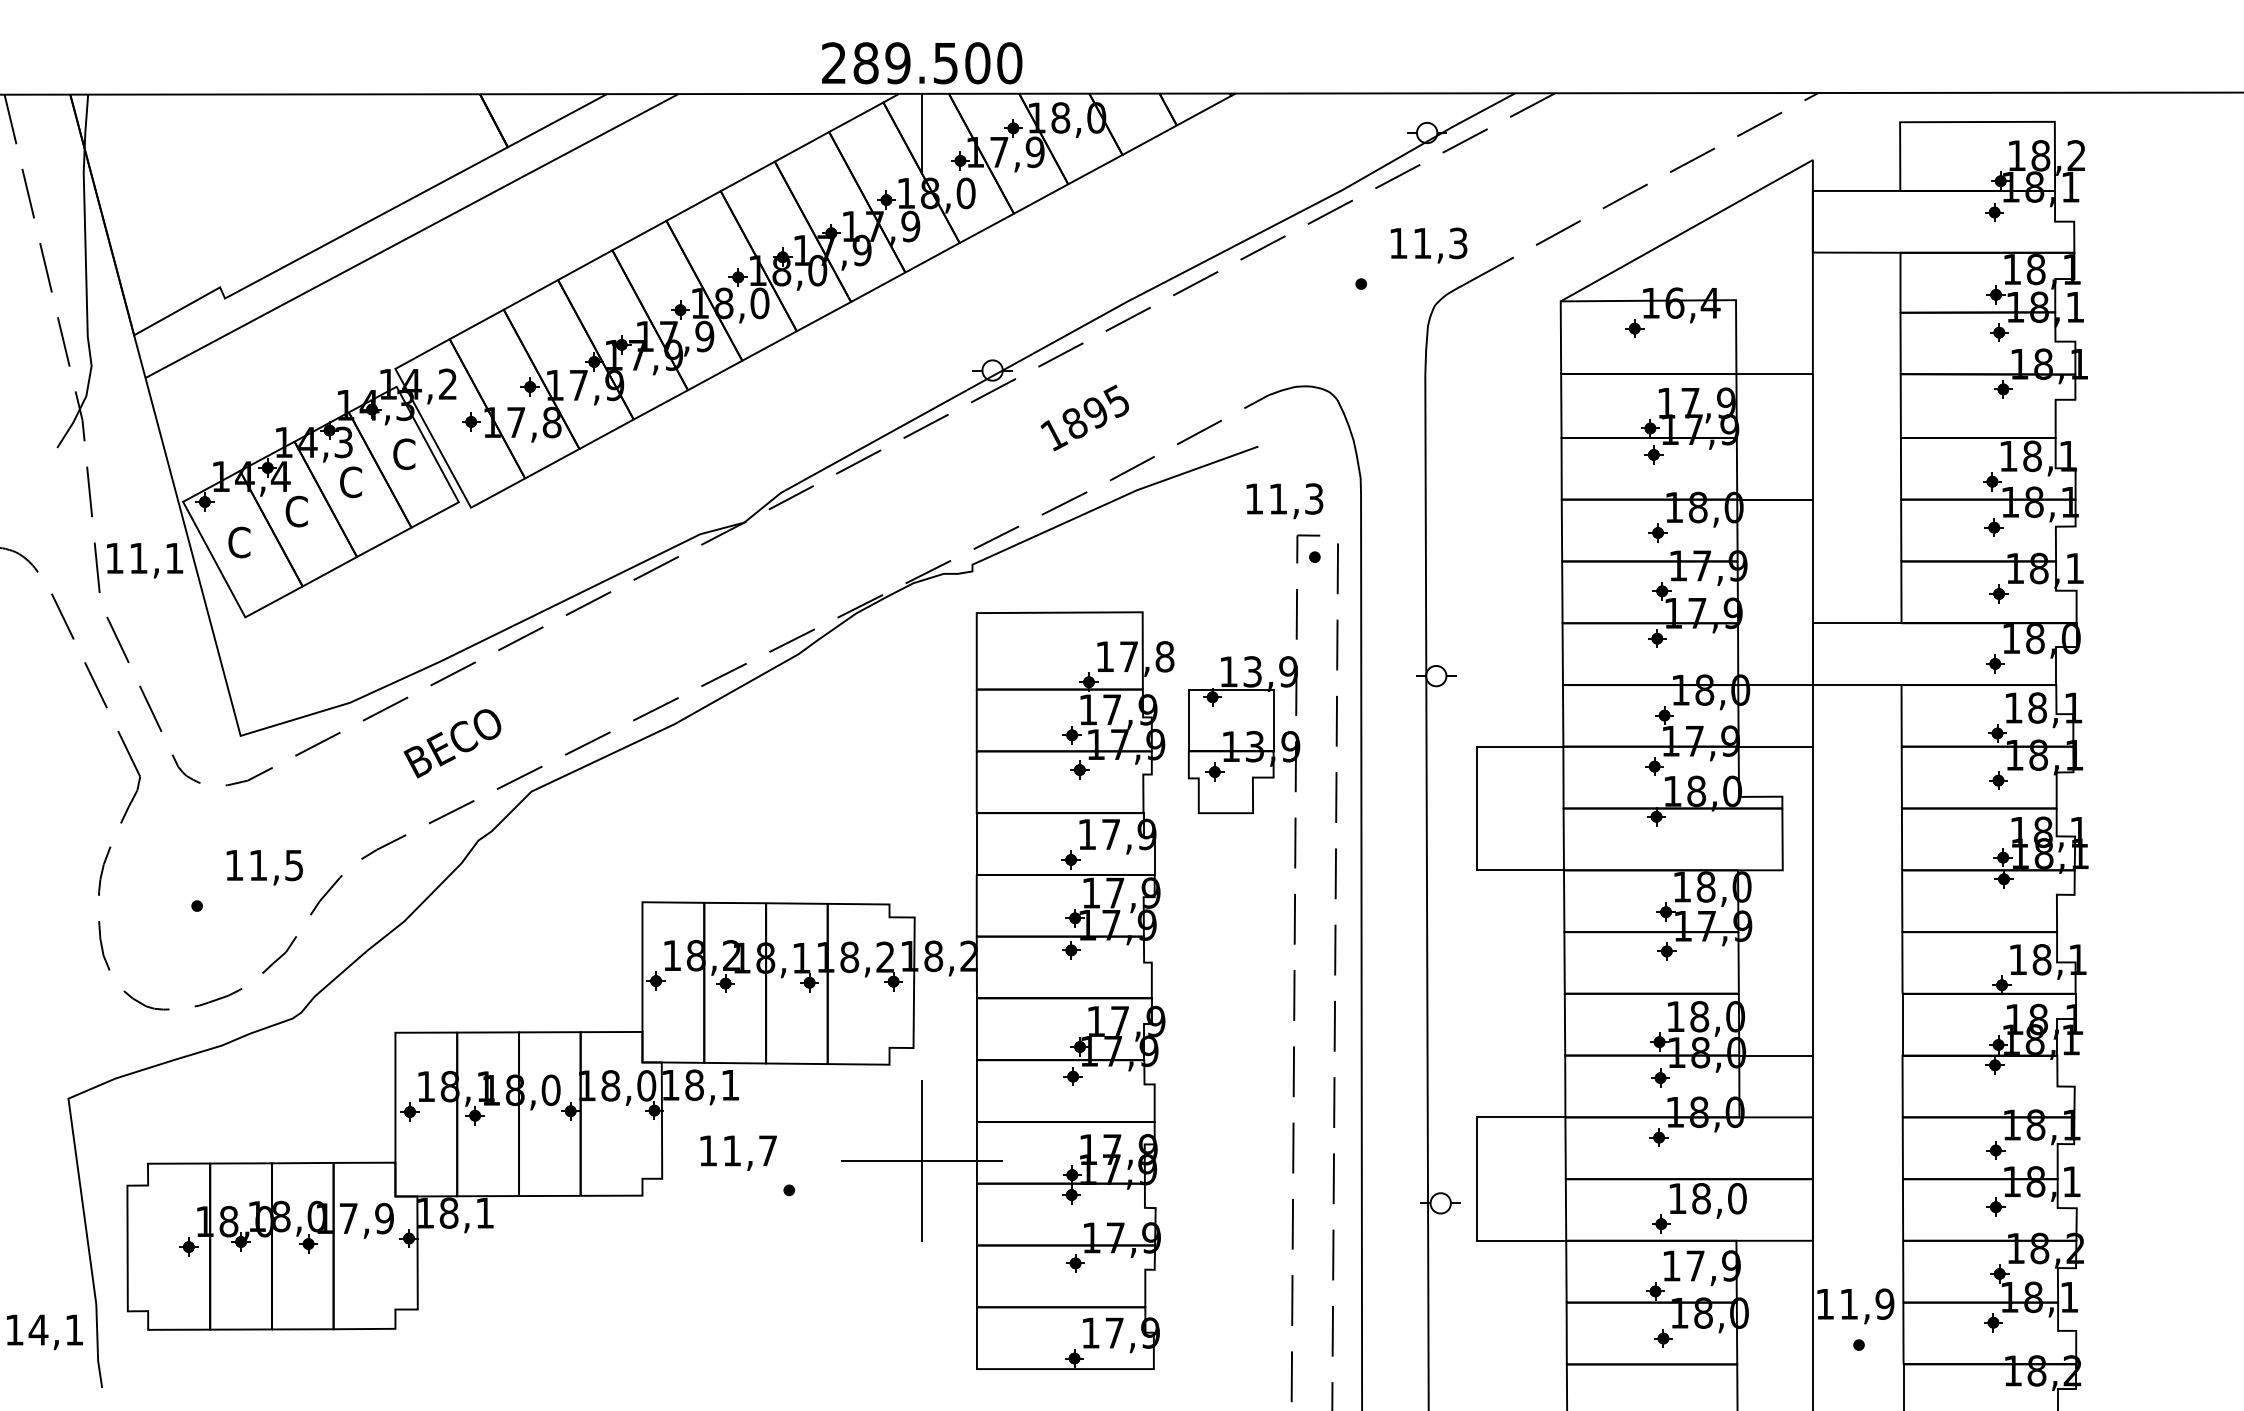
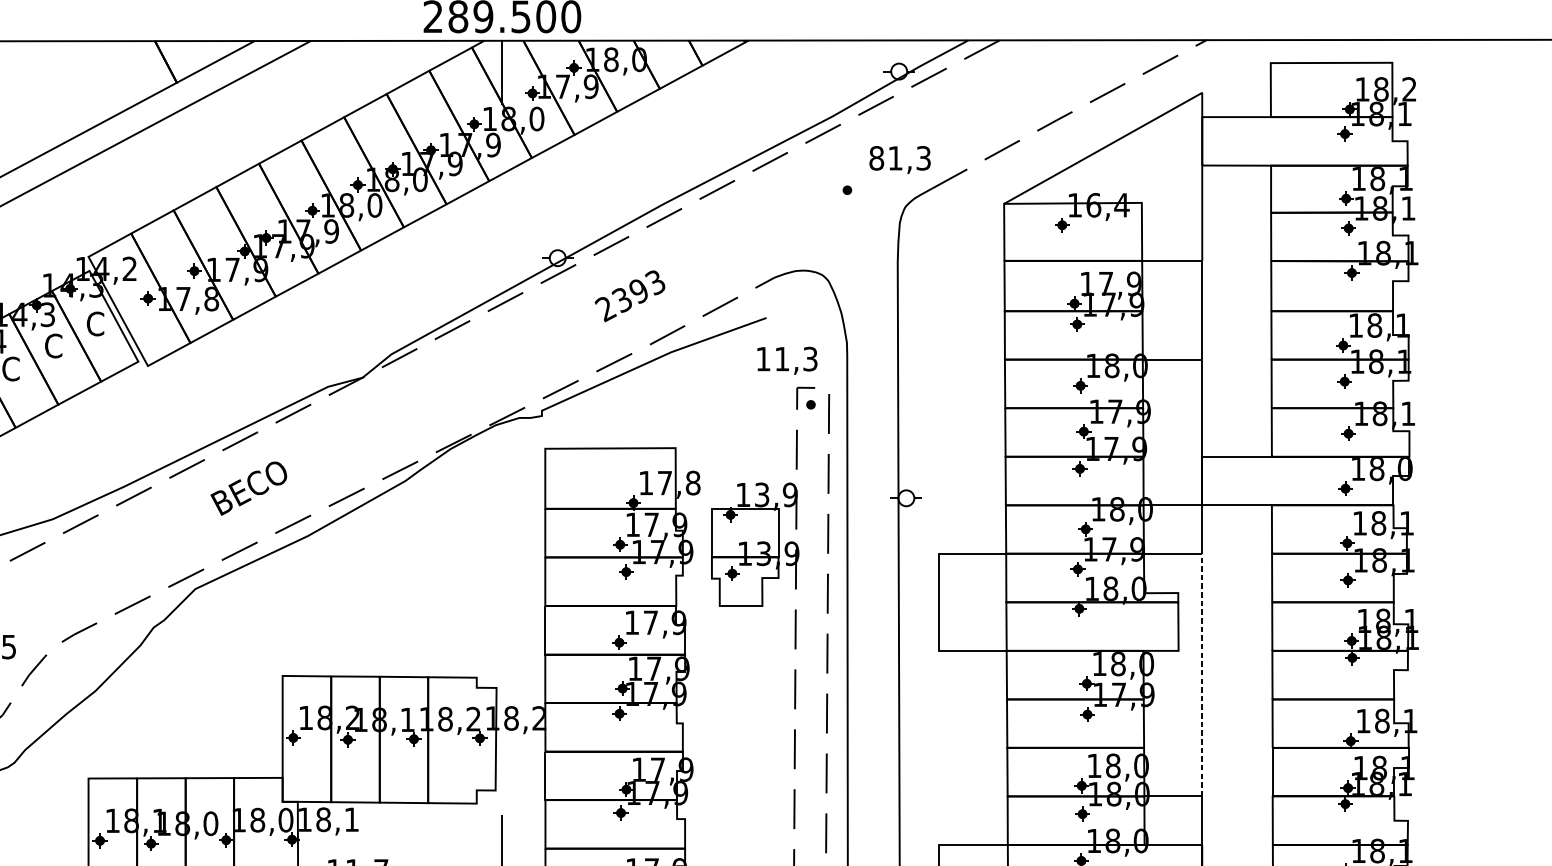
text: (1398, 243) -> (876, 158), 11,3 -> 81,3
text: (1084, 418) -> (629, 295), 1895 -> 2393
text: (452, 743) -> (248, 488), moved
line: (1812, 900) -> (1201, 674), solid -> dashed

